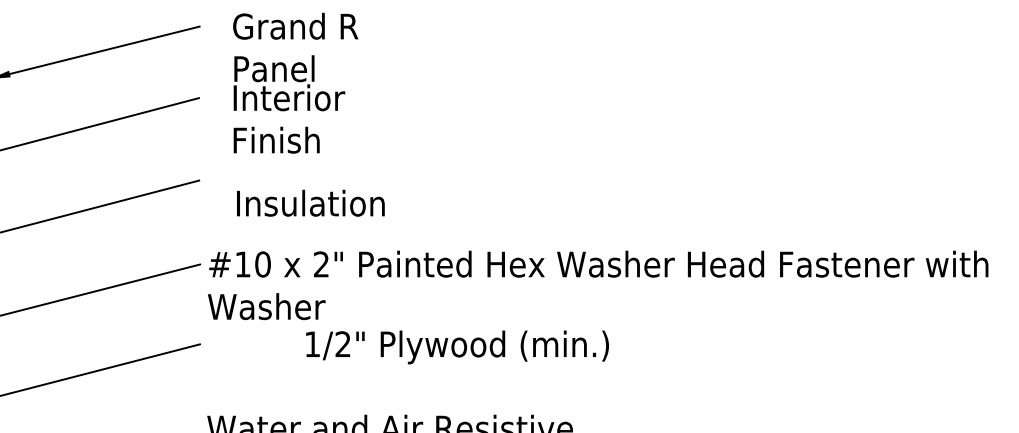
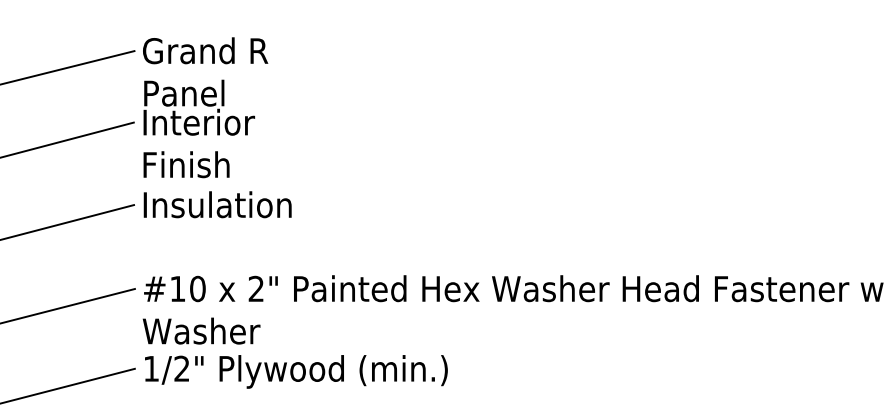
text: (295, 82) -> (205, 106), moved
text: (310, 202) -> (217, 203), moved
text: (457, 347) -> (296, 371), moved

